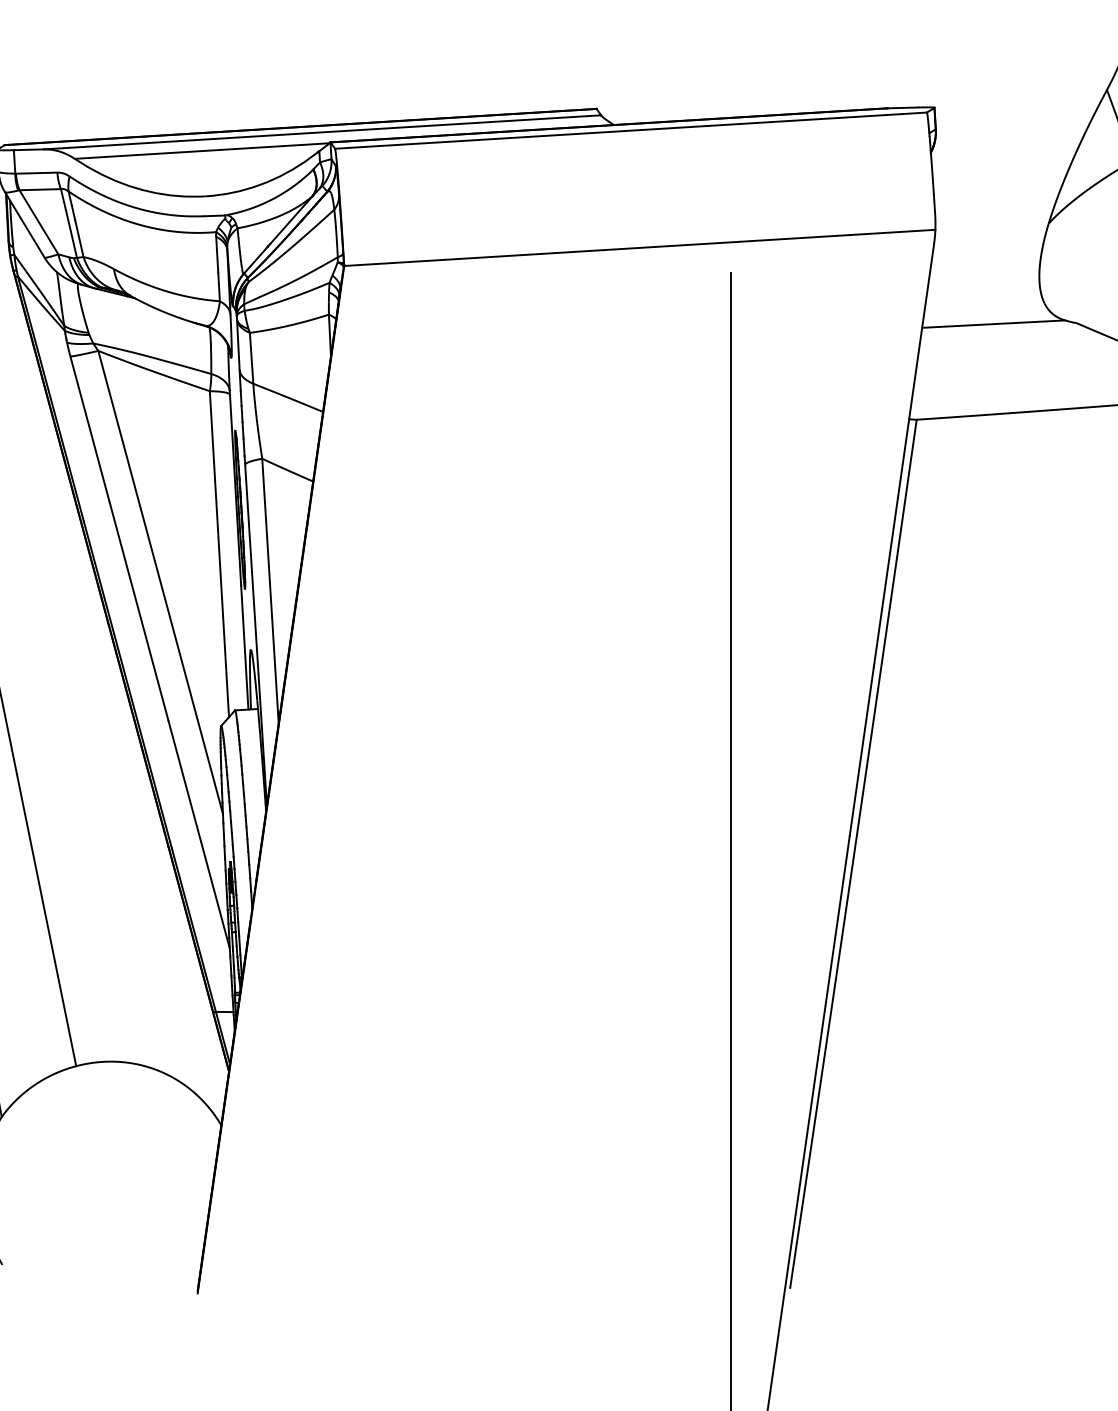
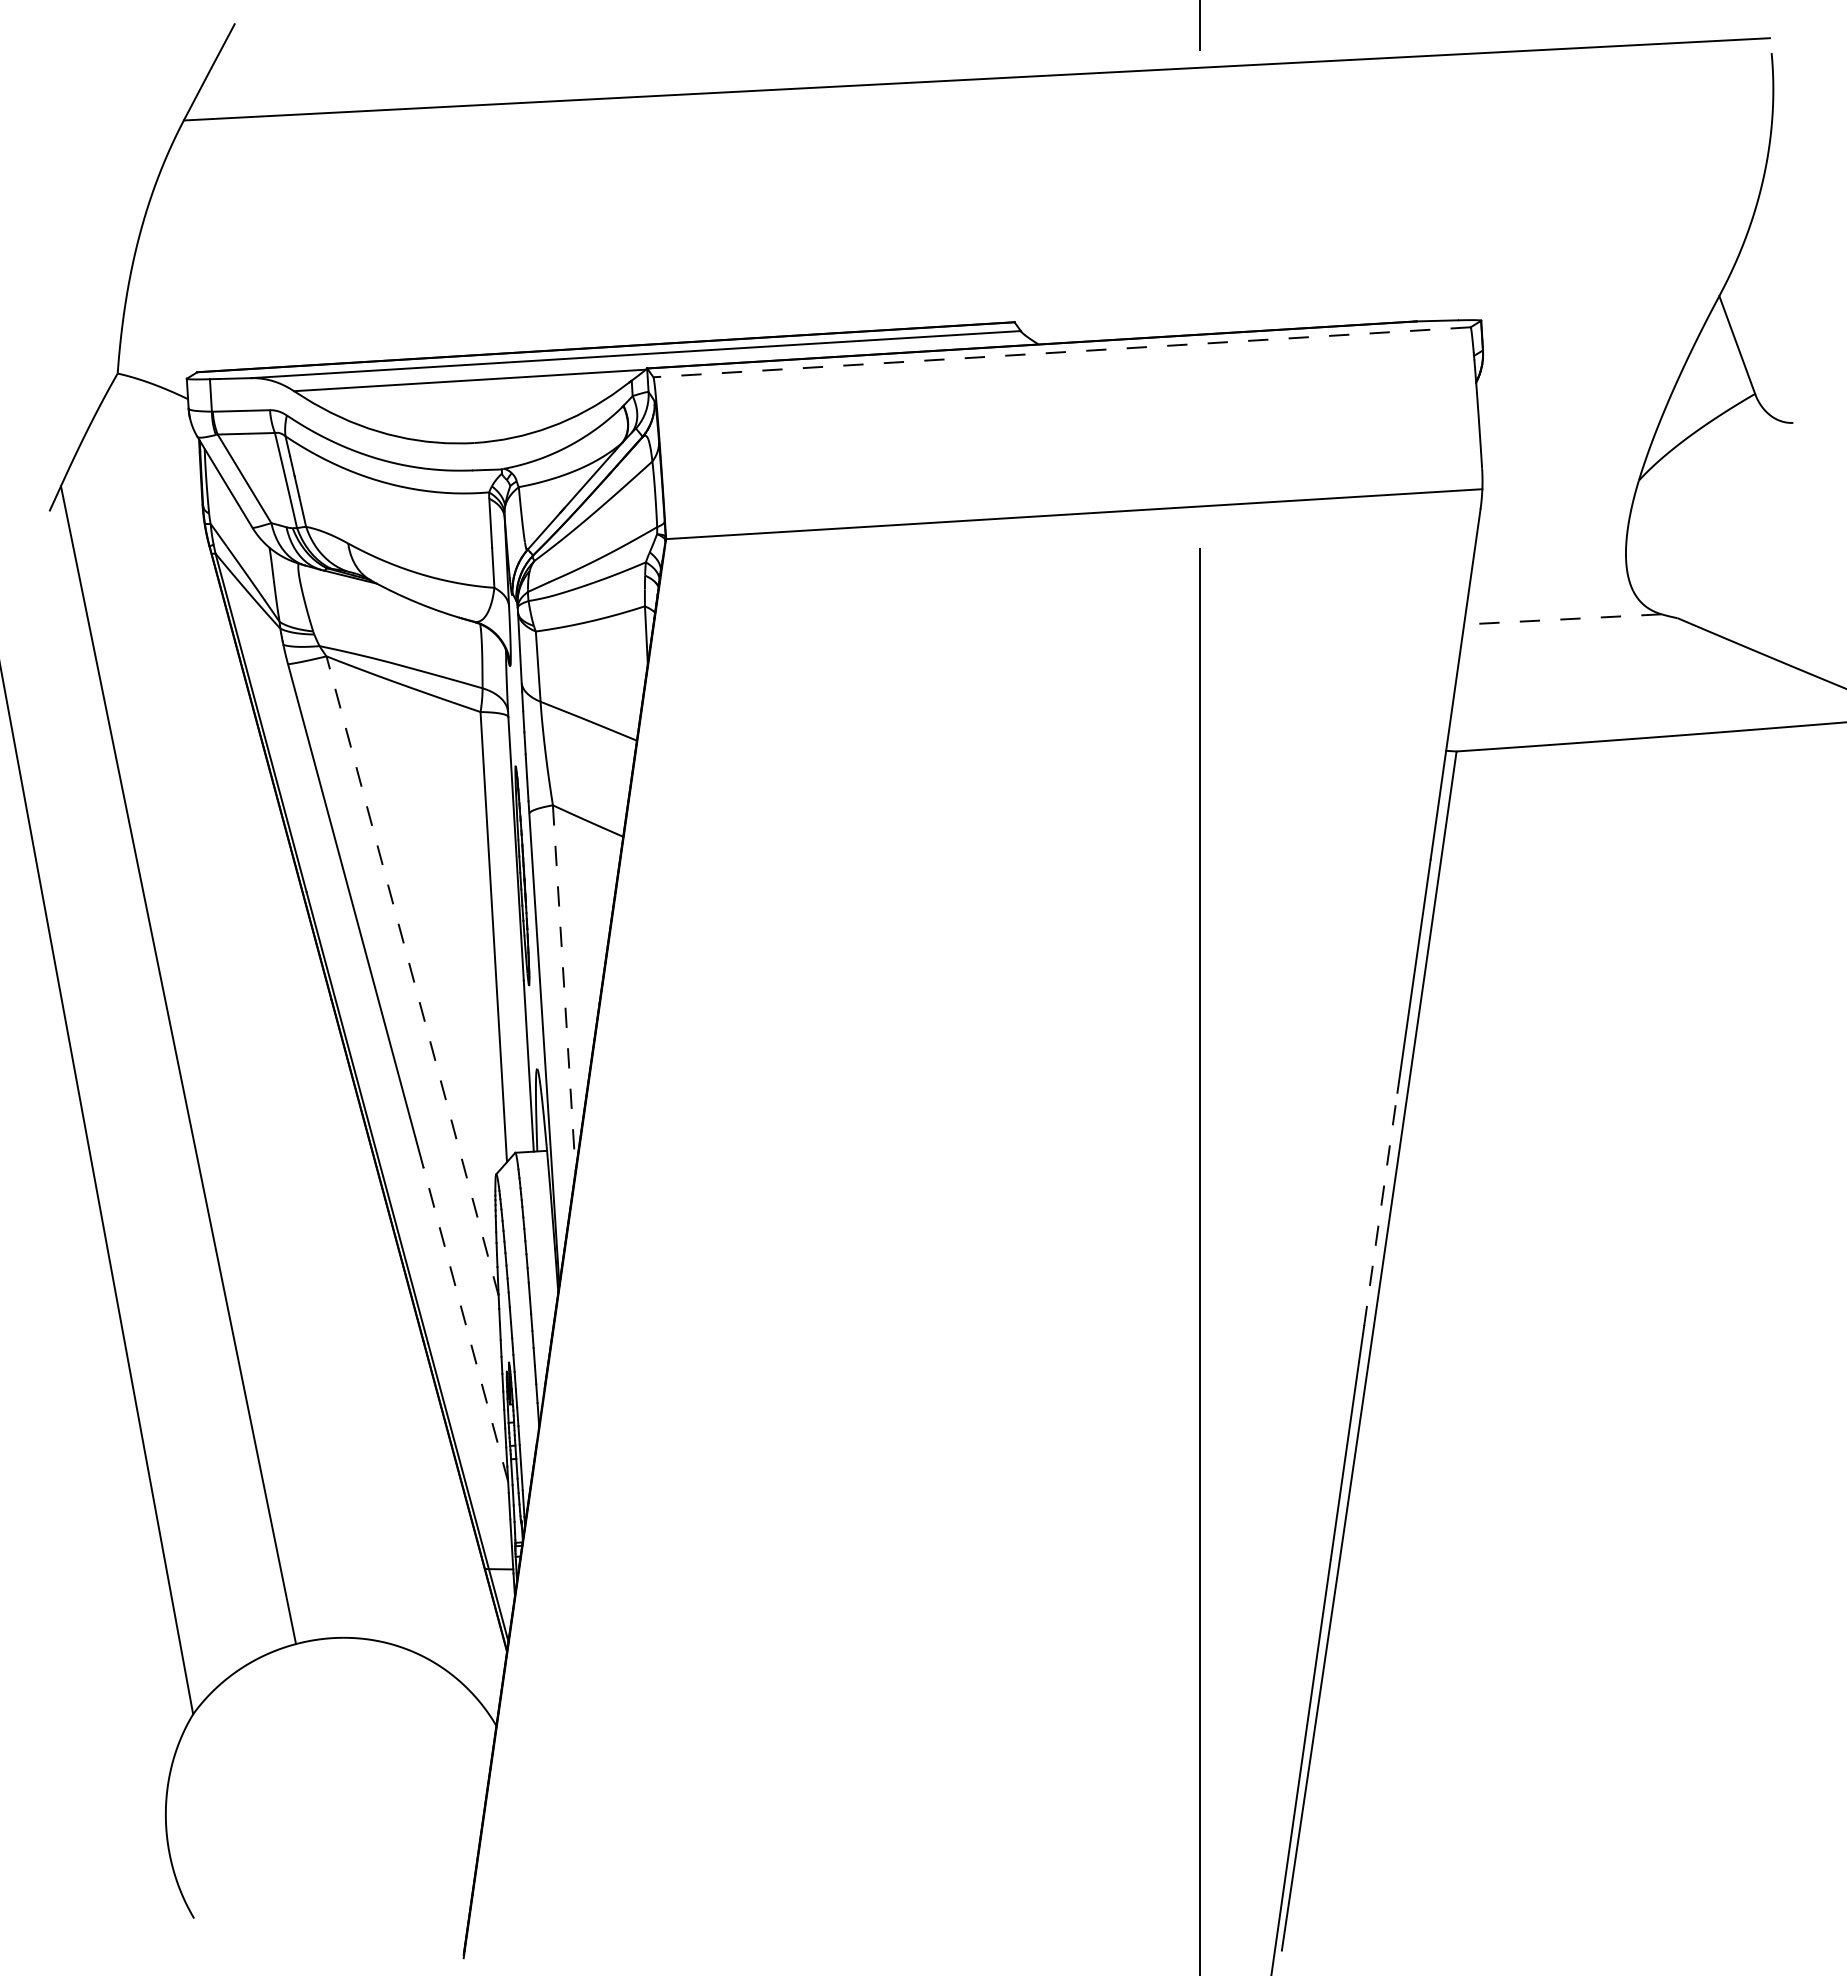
line: (630, 130) -> (1061, 352), solid -> dashed
line: (993, 324) -> (1562, 619), solid -> dashed
line: (160, 582) -> (412, 975), solid -> dashed
line: (270, 590) -> (564, 987), solid -> dashed
line: (861, 751) -> (1380, 1209), solid -> dashed
line: (198, 834) -> (465, 1324), solid -> dashed

